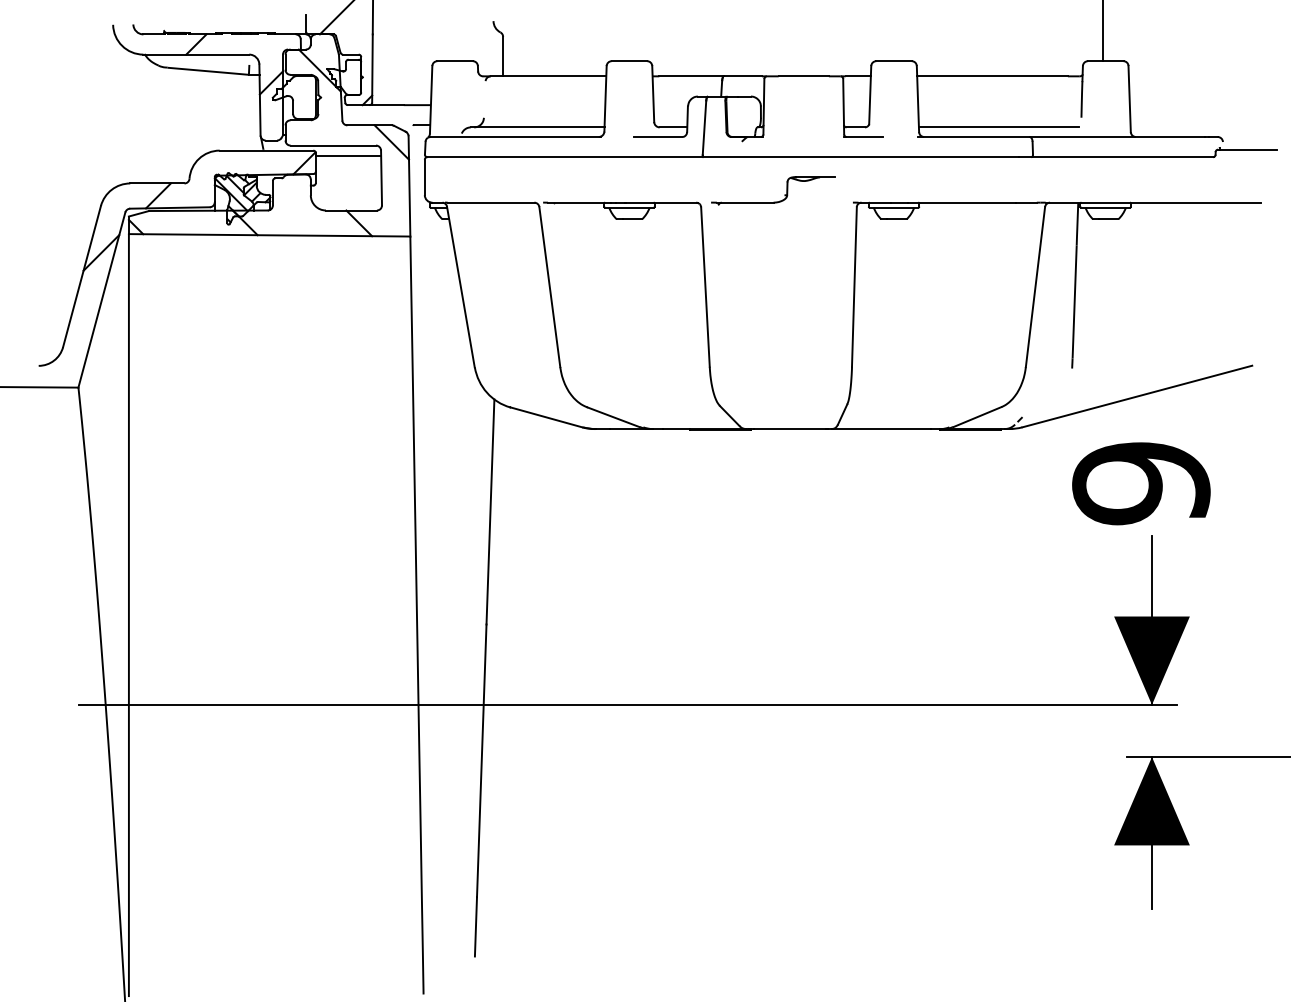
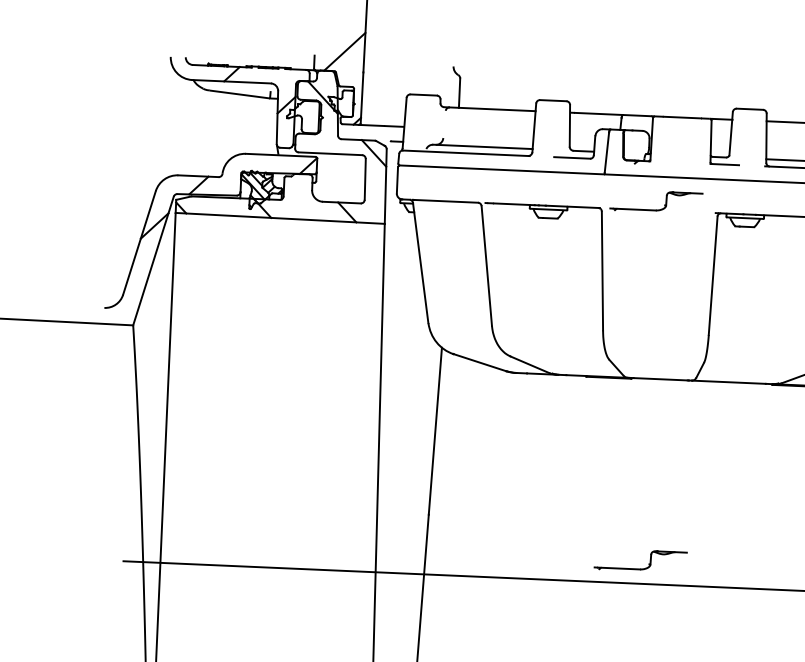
line: (348, 155) -> (341, 161), removed
part: (773, 684) -> (640, 568), added

